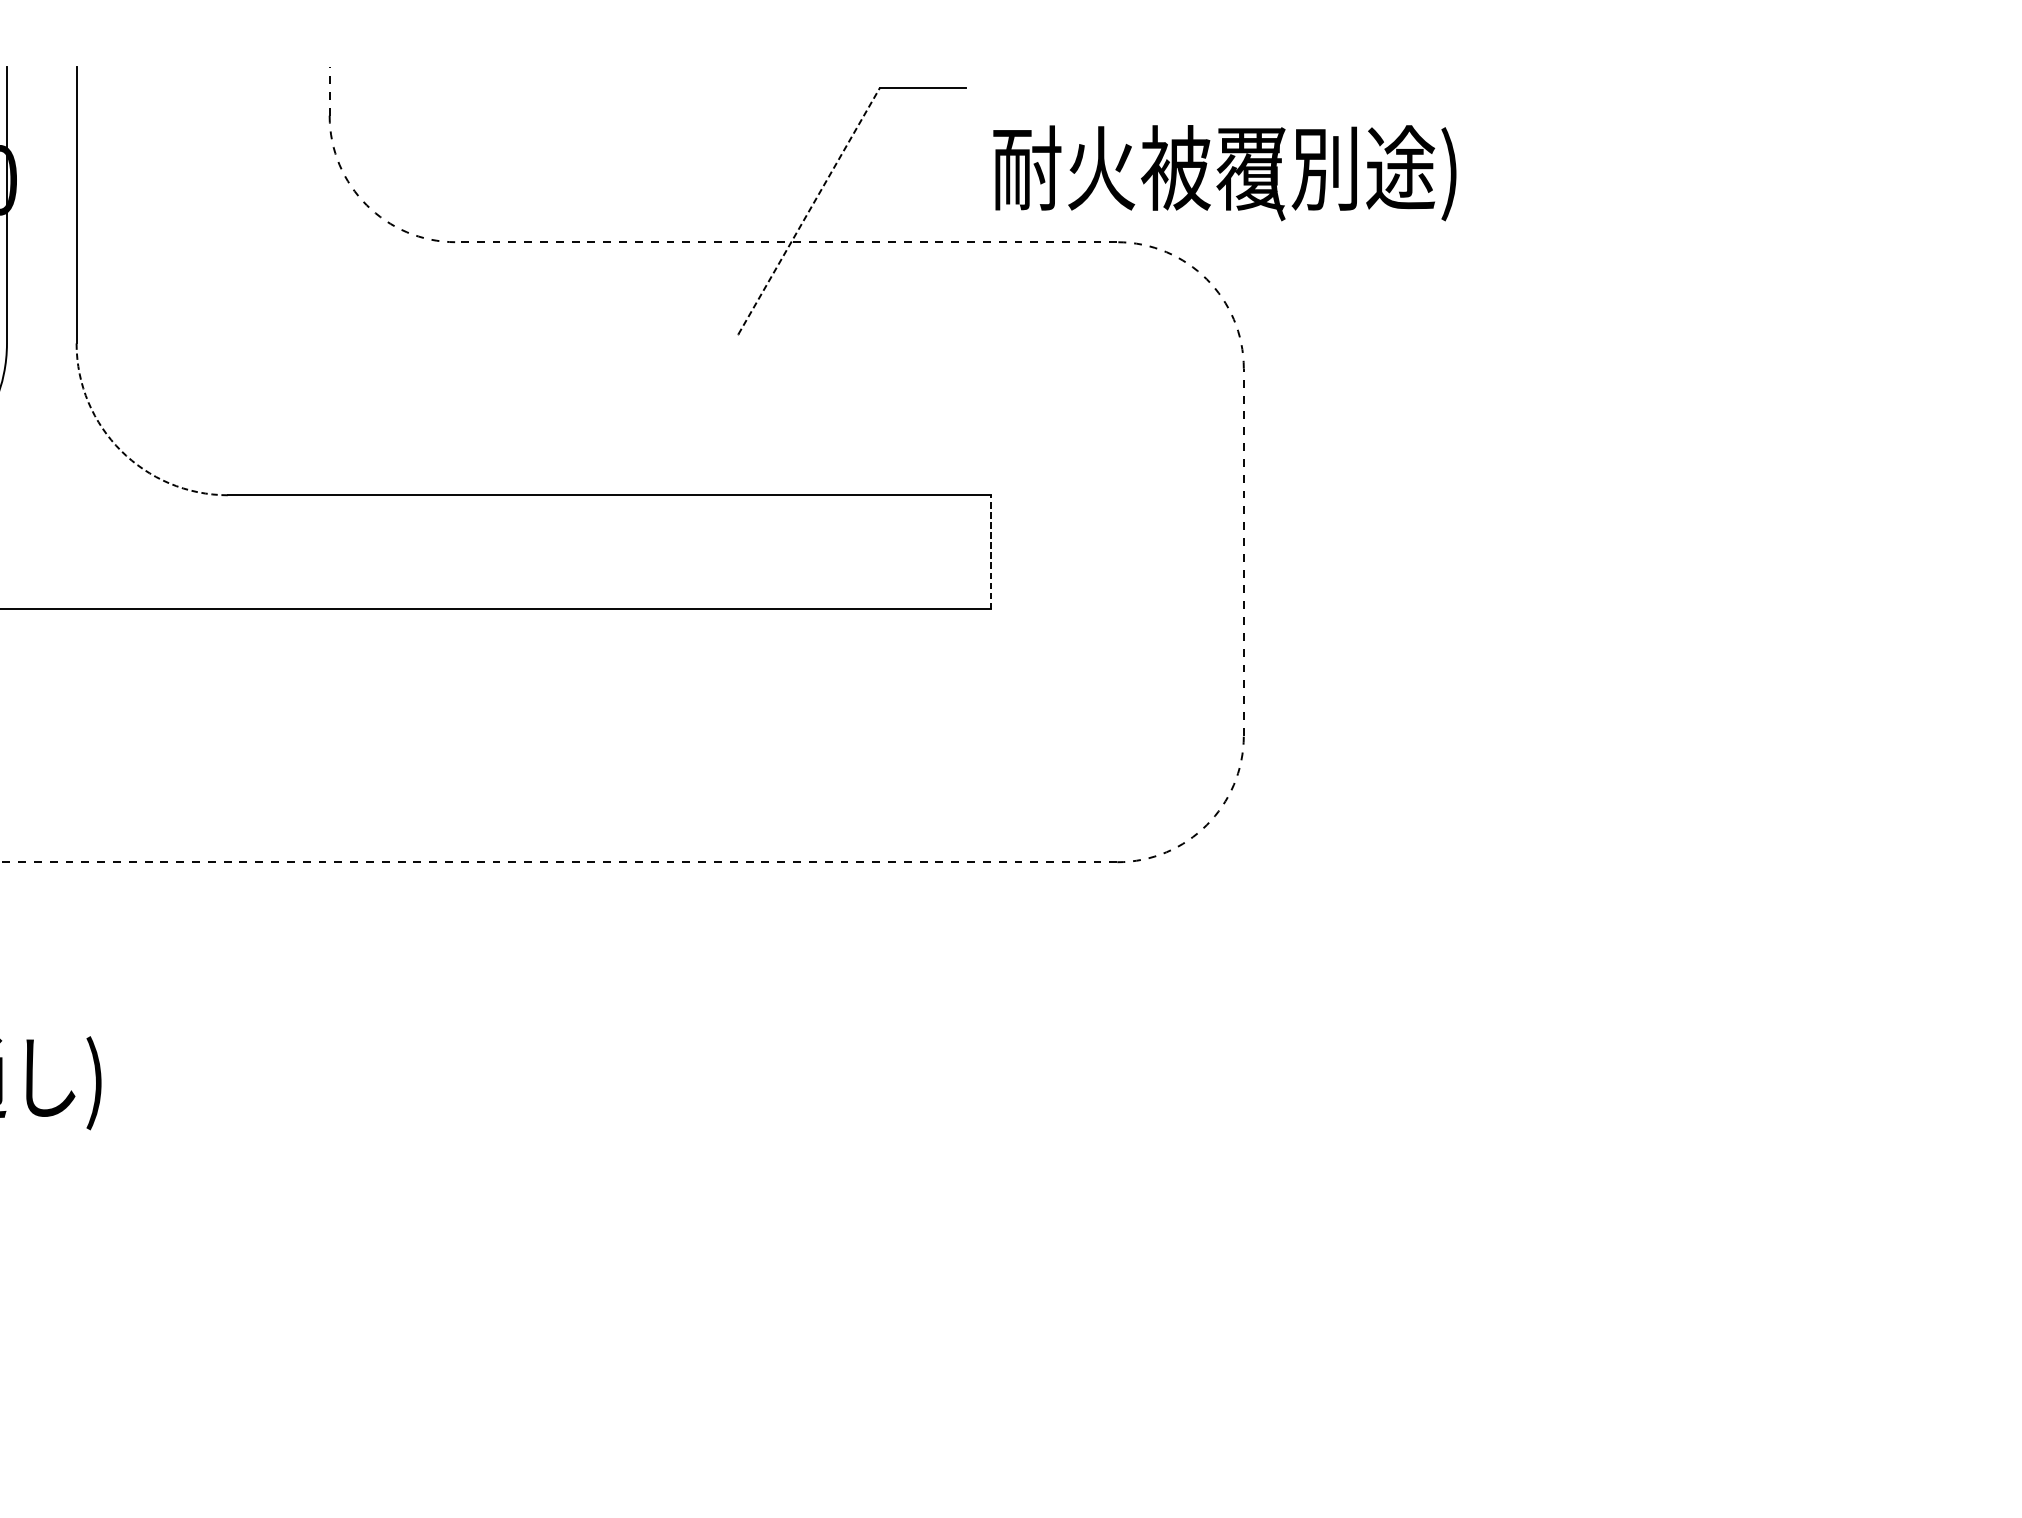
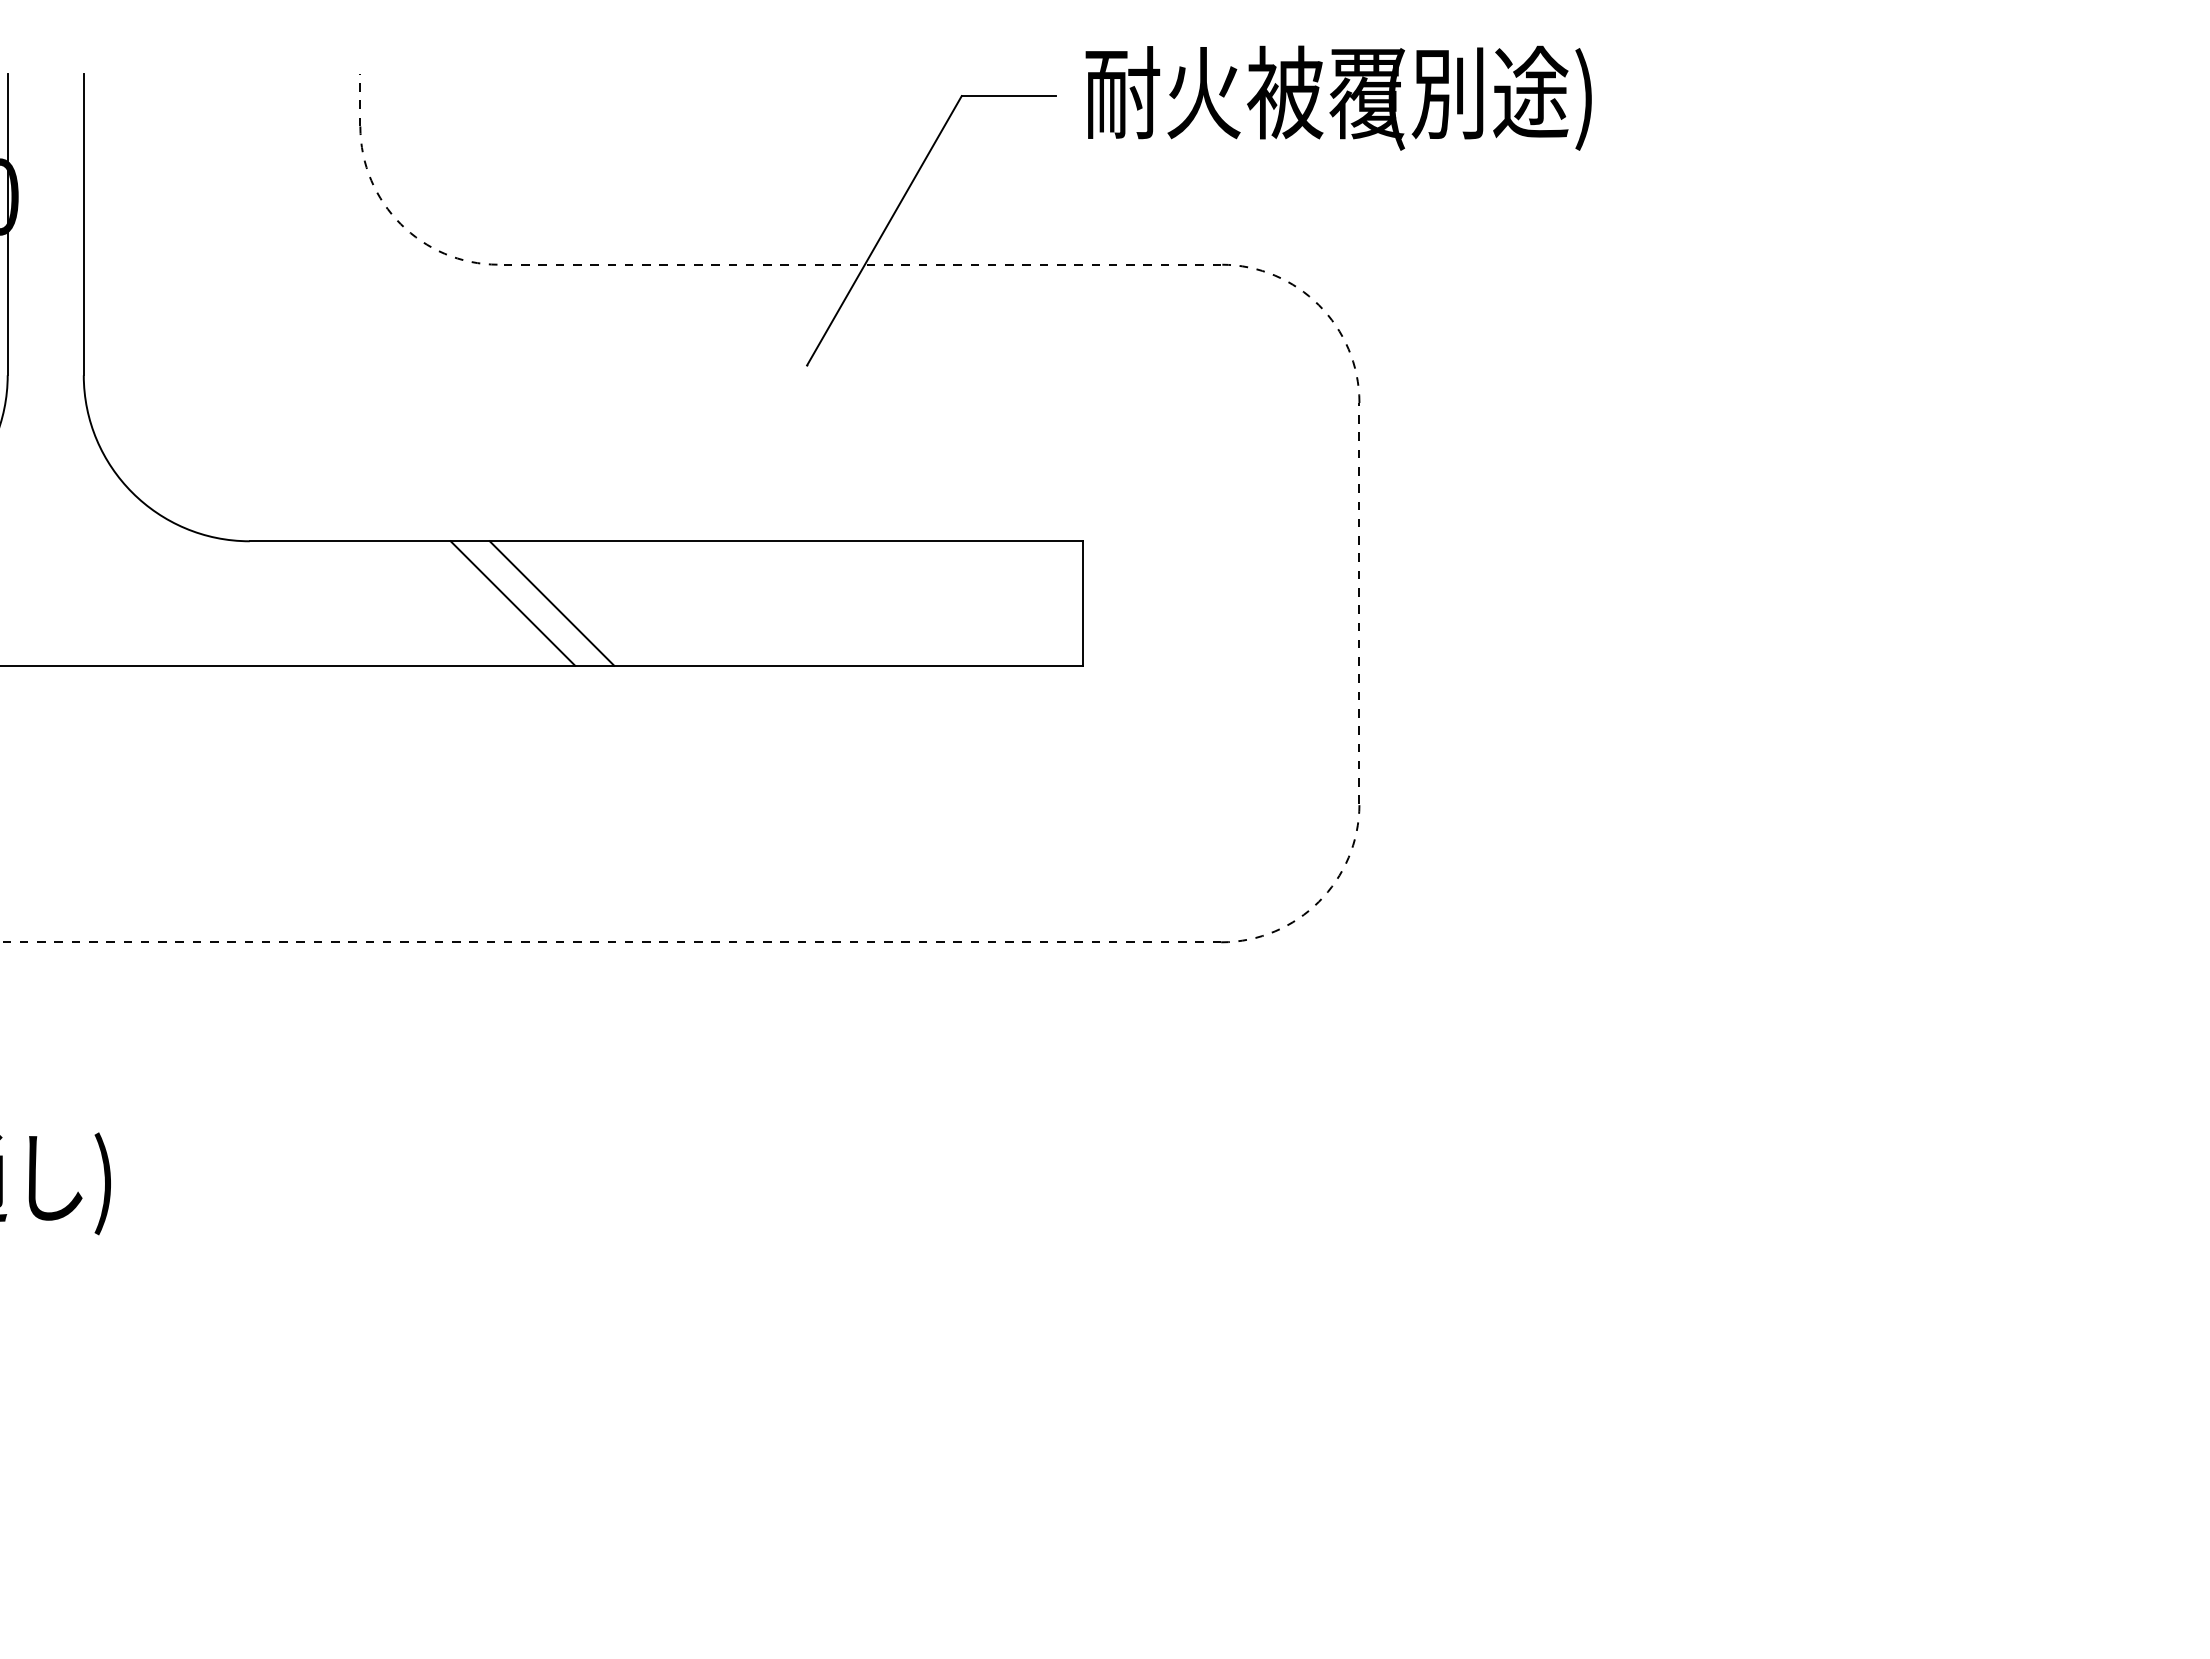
text: (1224, 172) -> (1338, 97), moved
line: (809, 210) -> (884, 230), dashed -> solid
arc: (121, 450) -> (132, 492), dashed -> solid
line: (468, 552) -> (512, 603), added
line: (504, 552) -> (551, 603), added
line: (990, 552) -> (1082, 603), dashed -> solid

